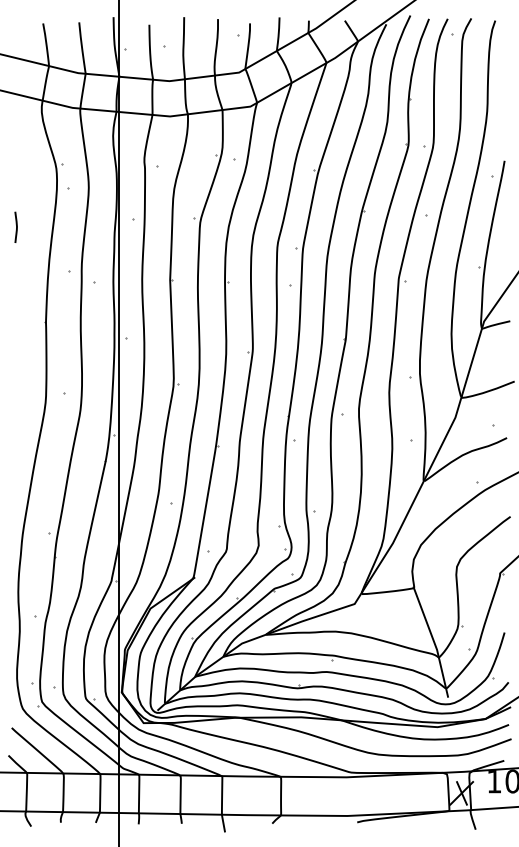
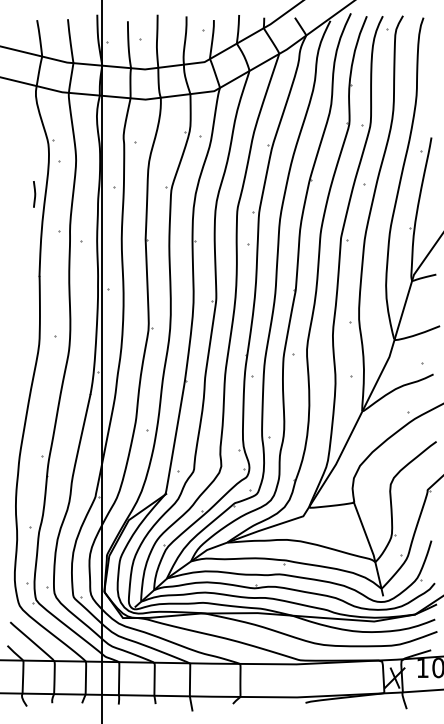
line: (16, 226) -> (34, 193), moved

